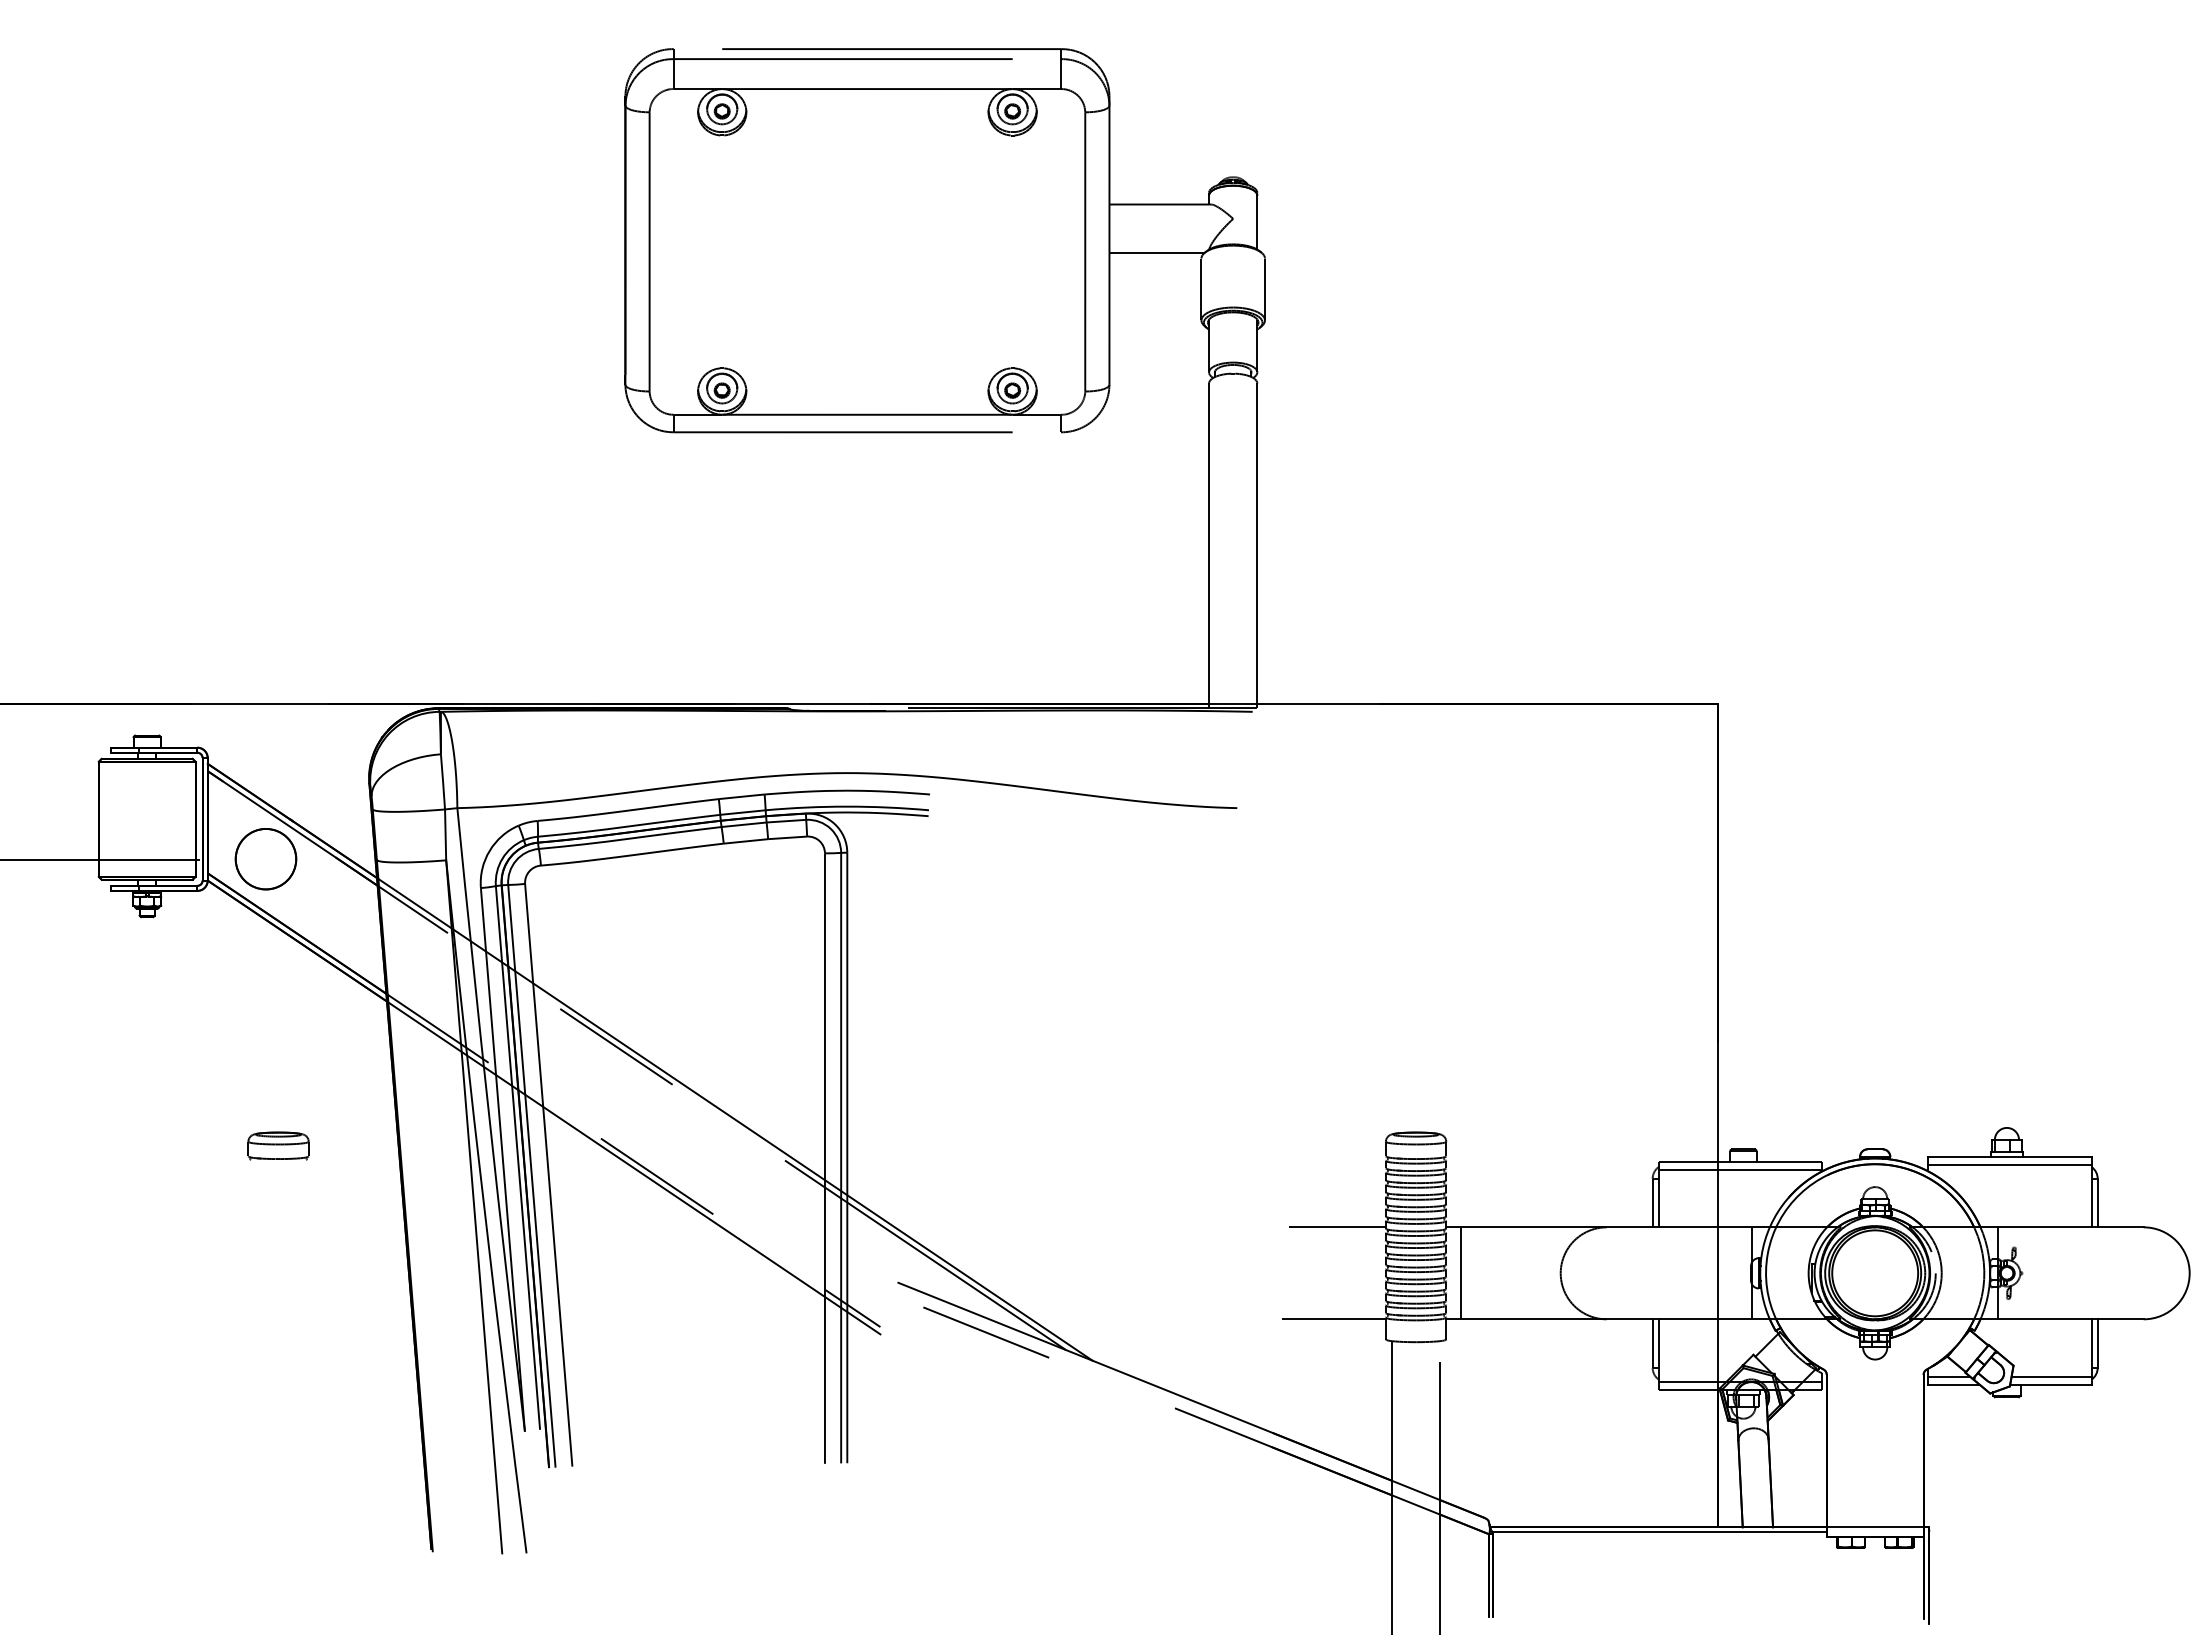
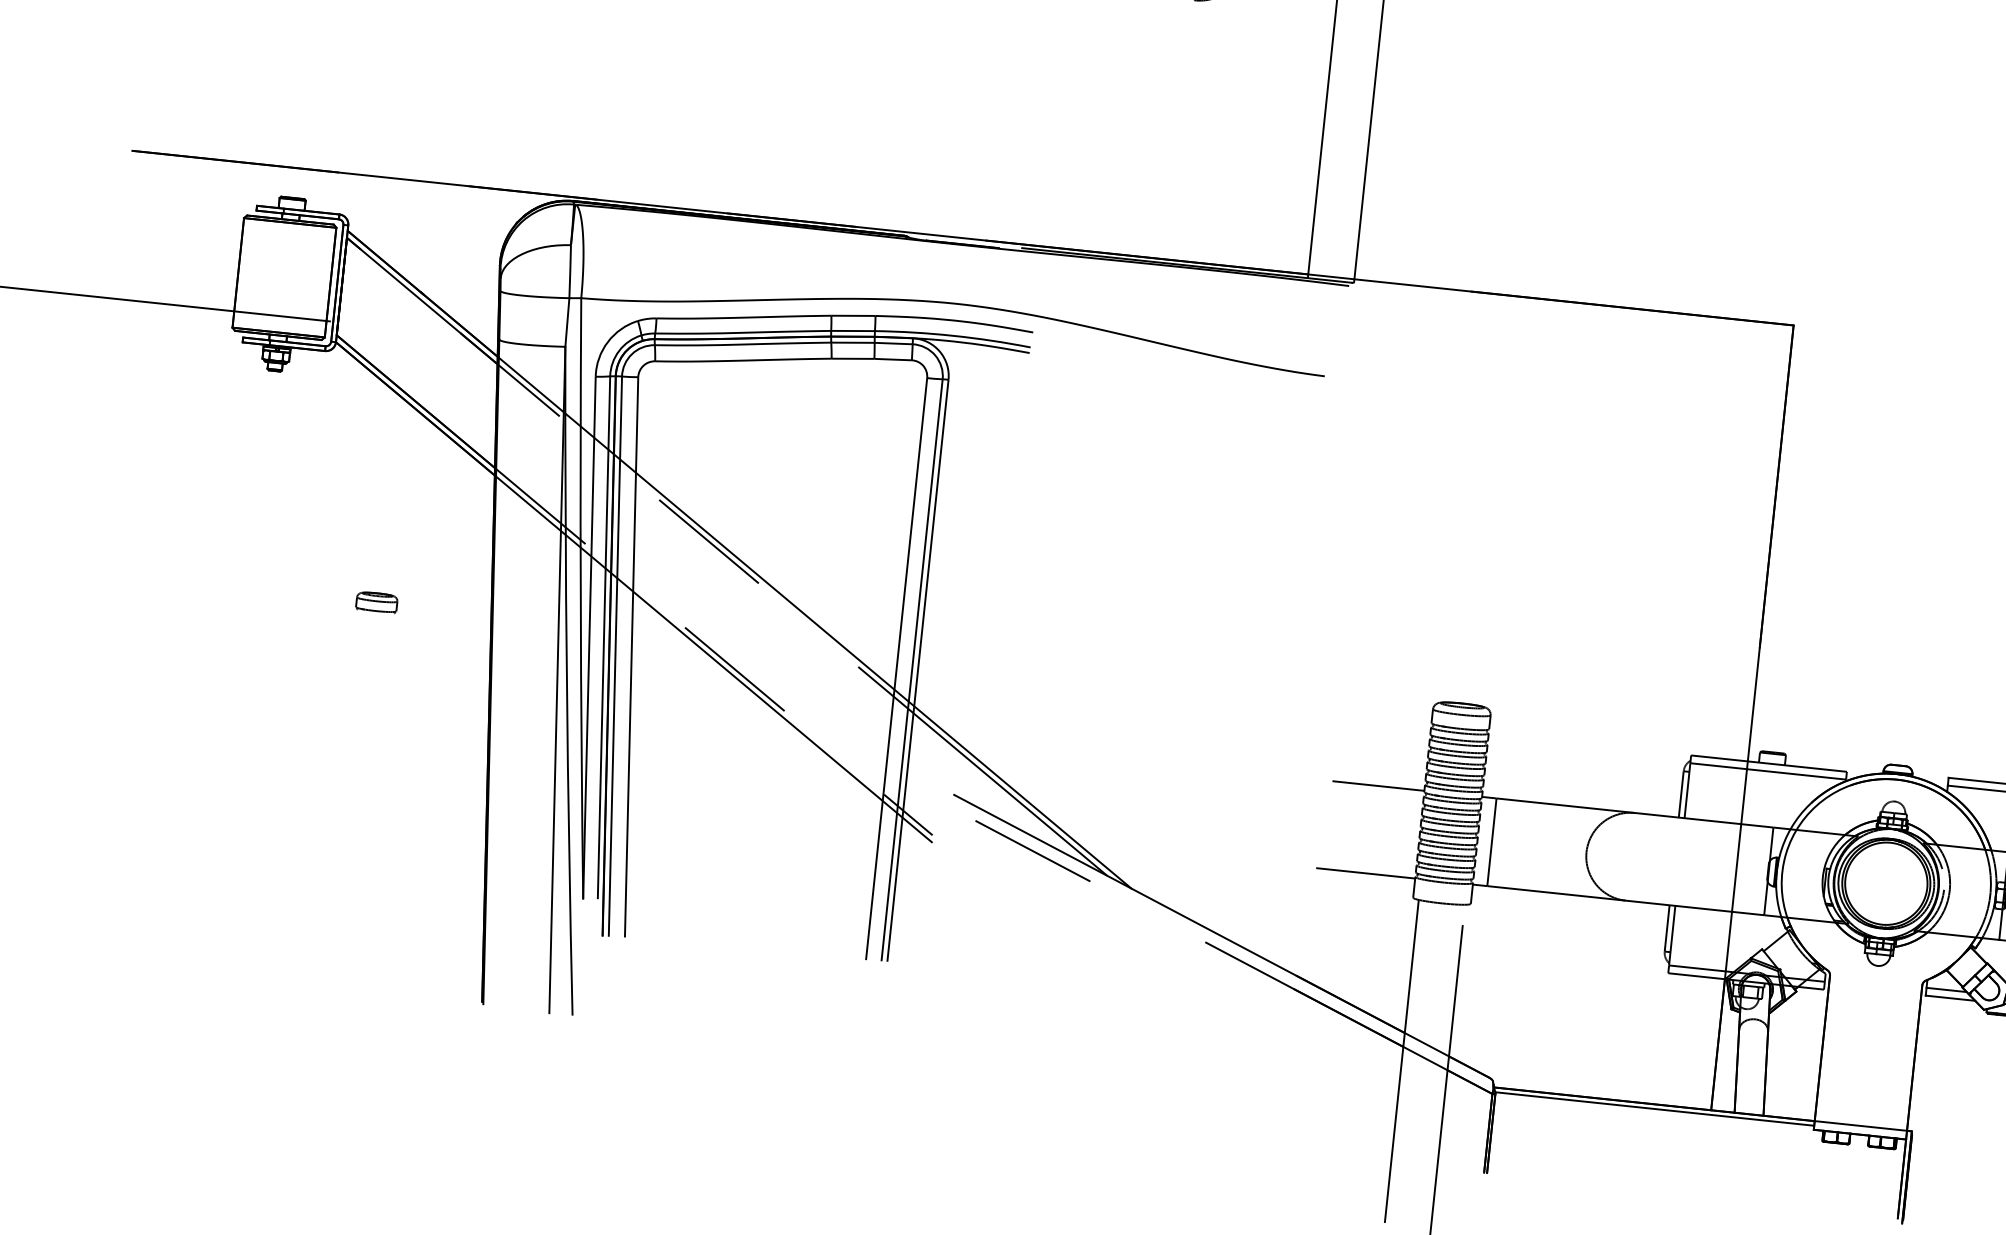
part: (265, 859) -> (393, 327), removed
part: (278, 1145) -> (376, 601), size x0.7

